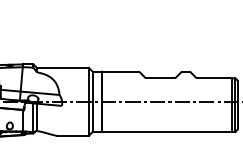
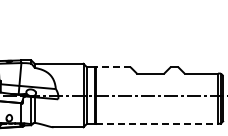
line: (119, 71) -> (112, 67), solid -> dashed
line: (167, 131) -> (157, 123), solid -> dashed

